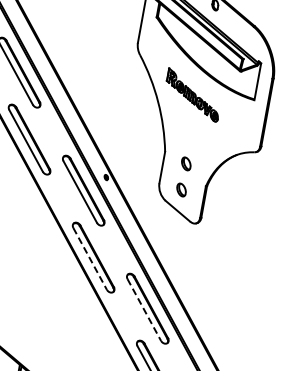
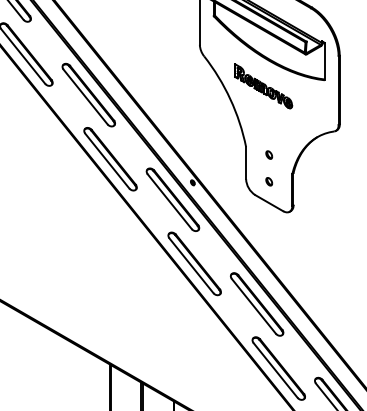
part: (186, 163) -> (269, 154), size x0.62
part: (181, 189) -> (269, 181), size x0.62
line: (90, 259) -> (191, 266), dashed -> solid
line: (144, 310) -> (254, 306), dashed -> solid

